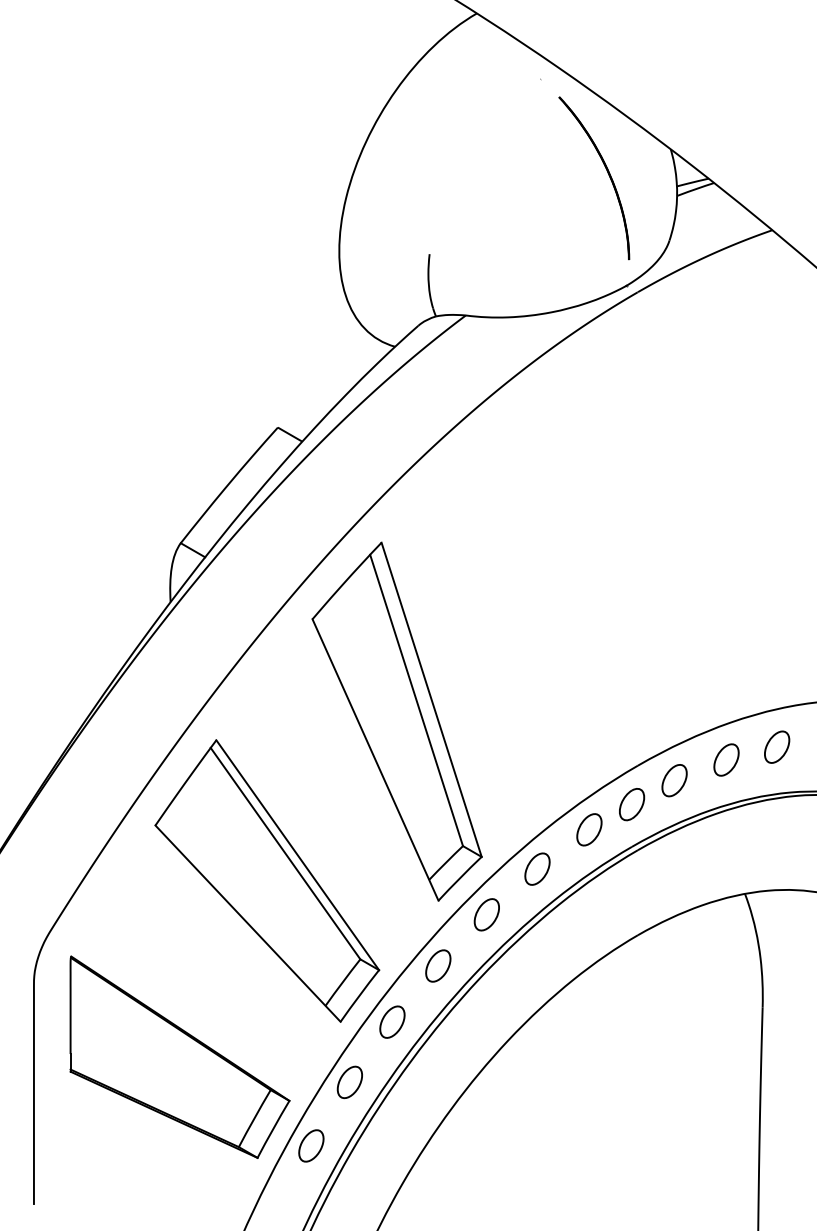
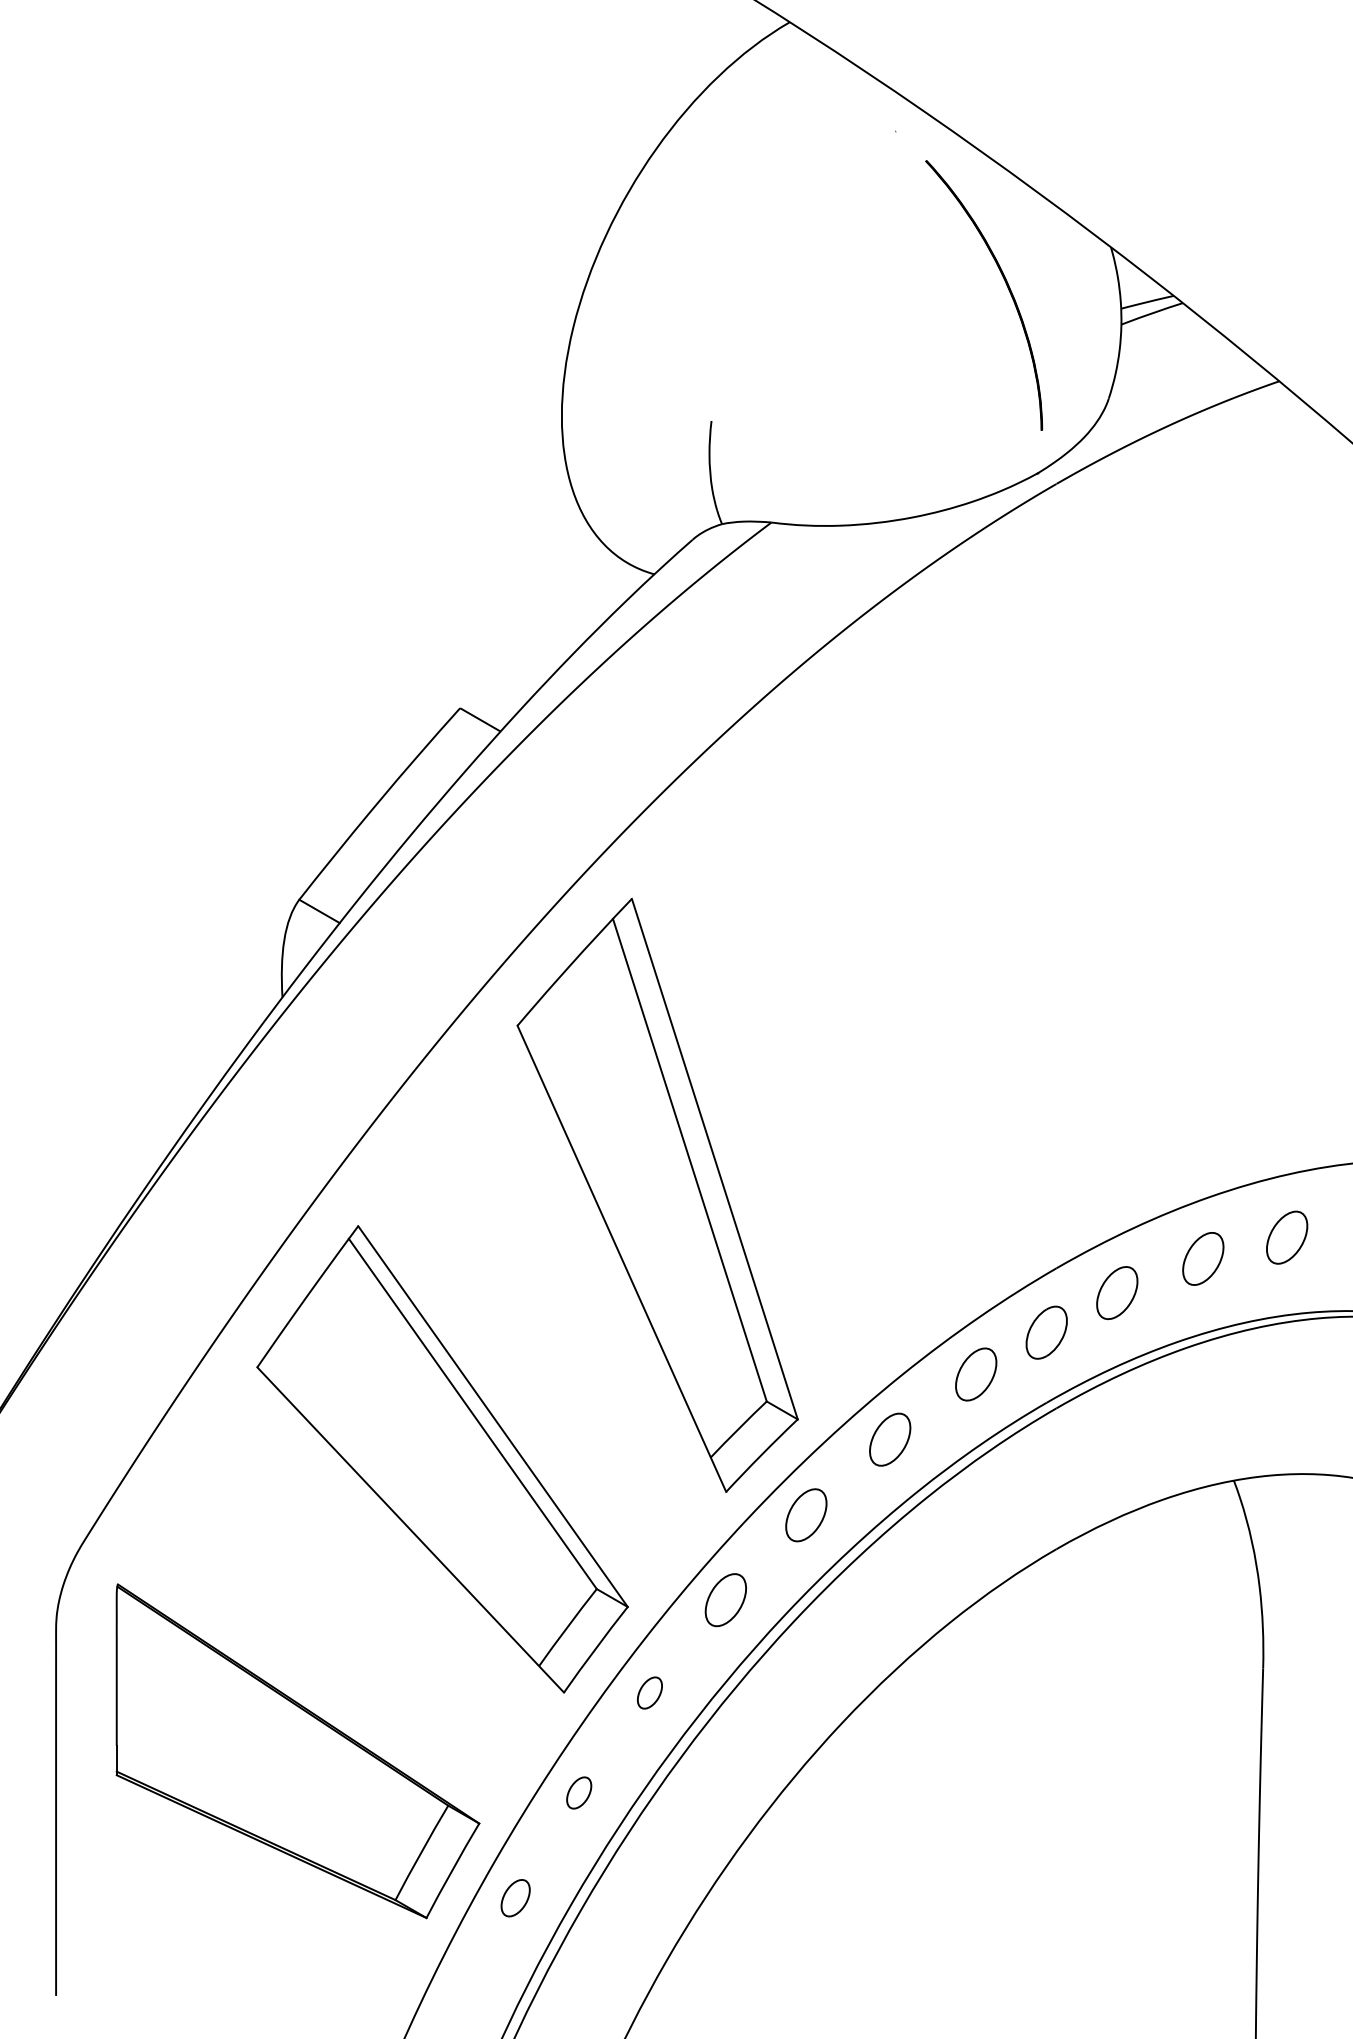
part: (392, 1021) -> (649, 1692), size x0.6
part: (349, 1082) -> (578, 1793), size x0.6
part: (311, 1145) -> (515, 1897), size x0.7

